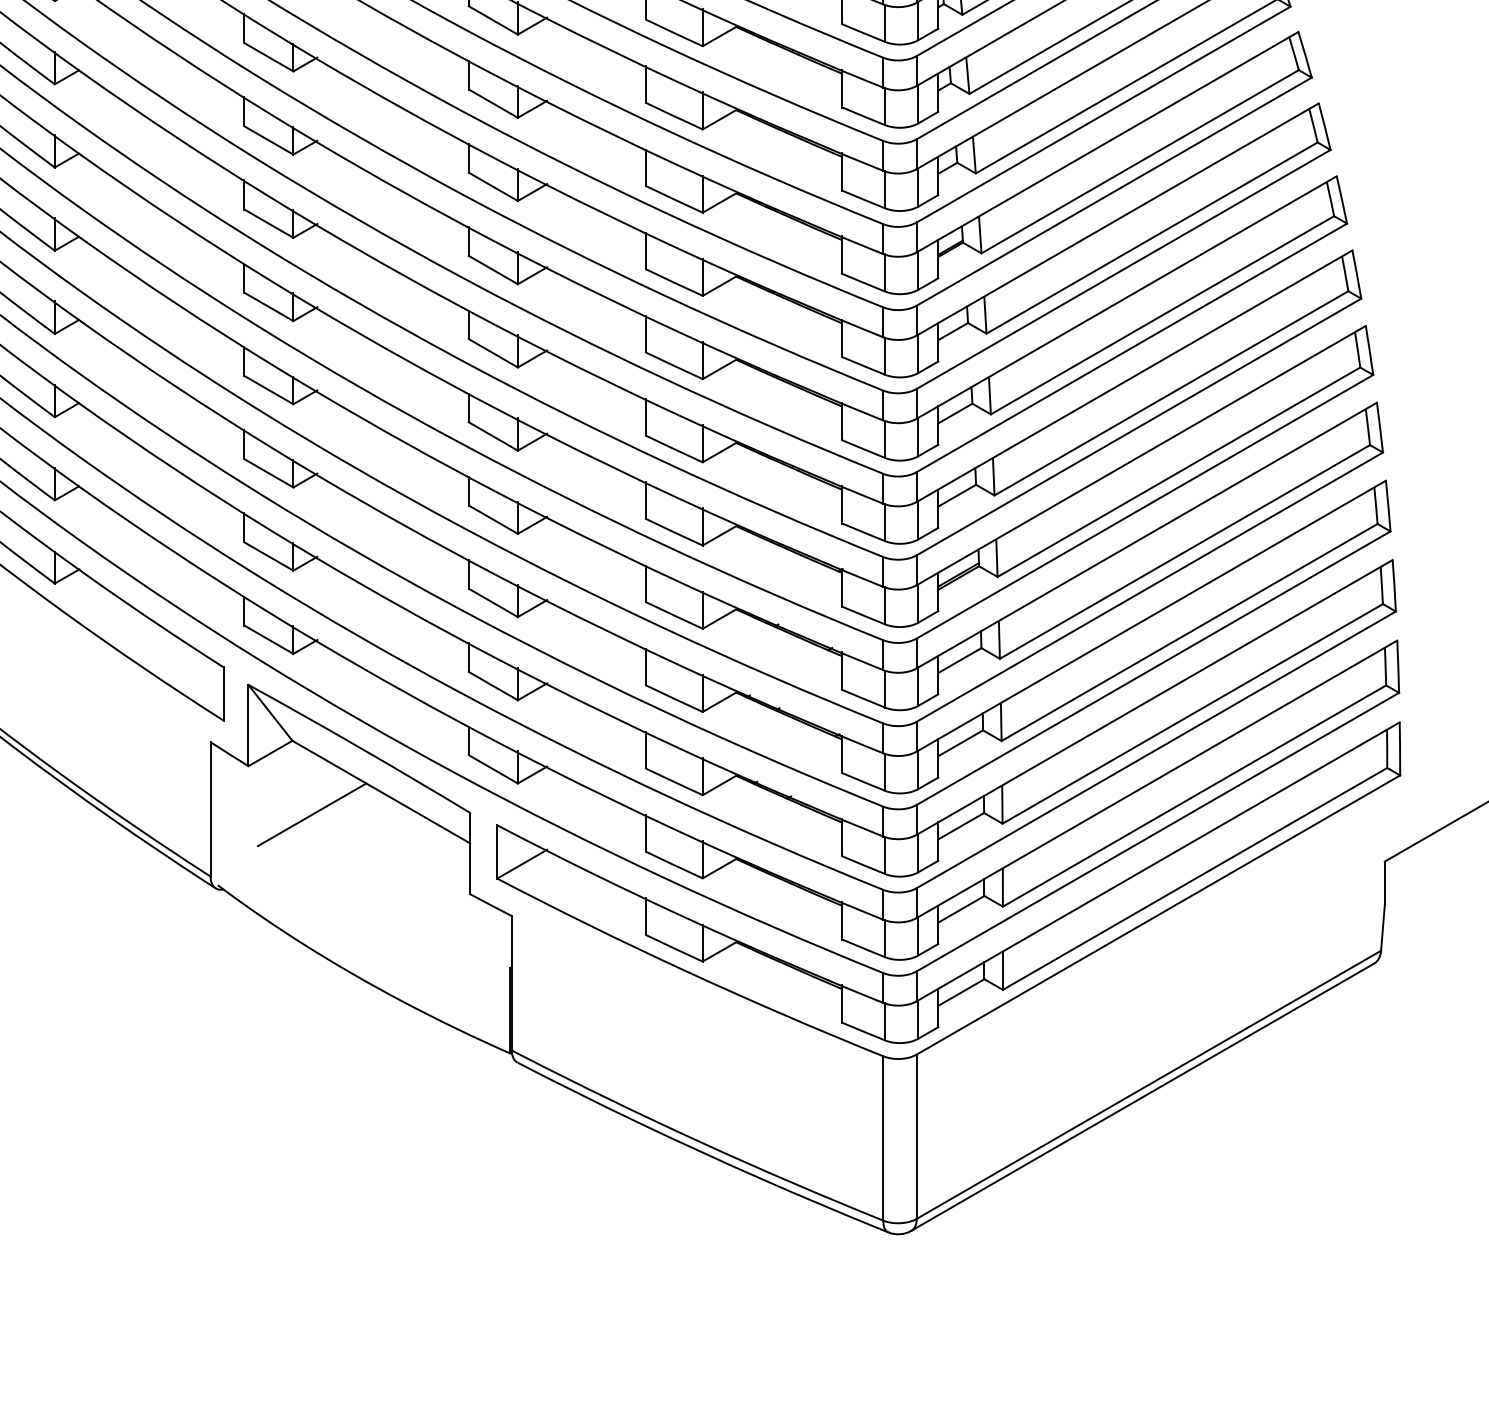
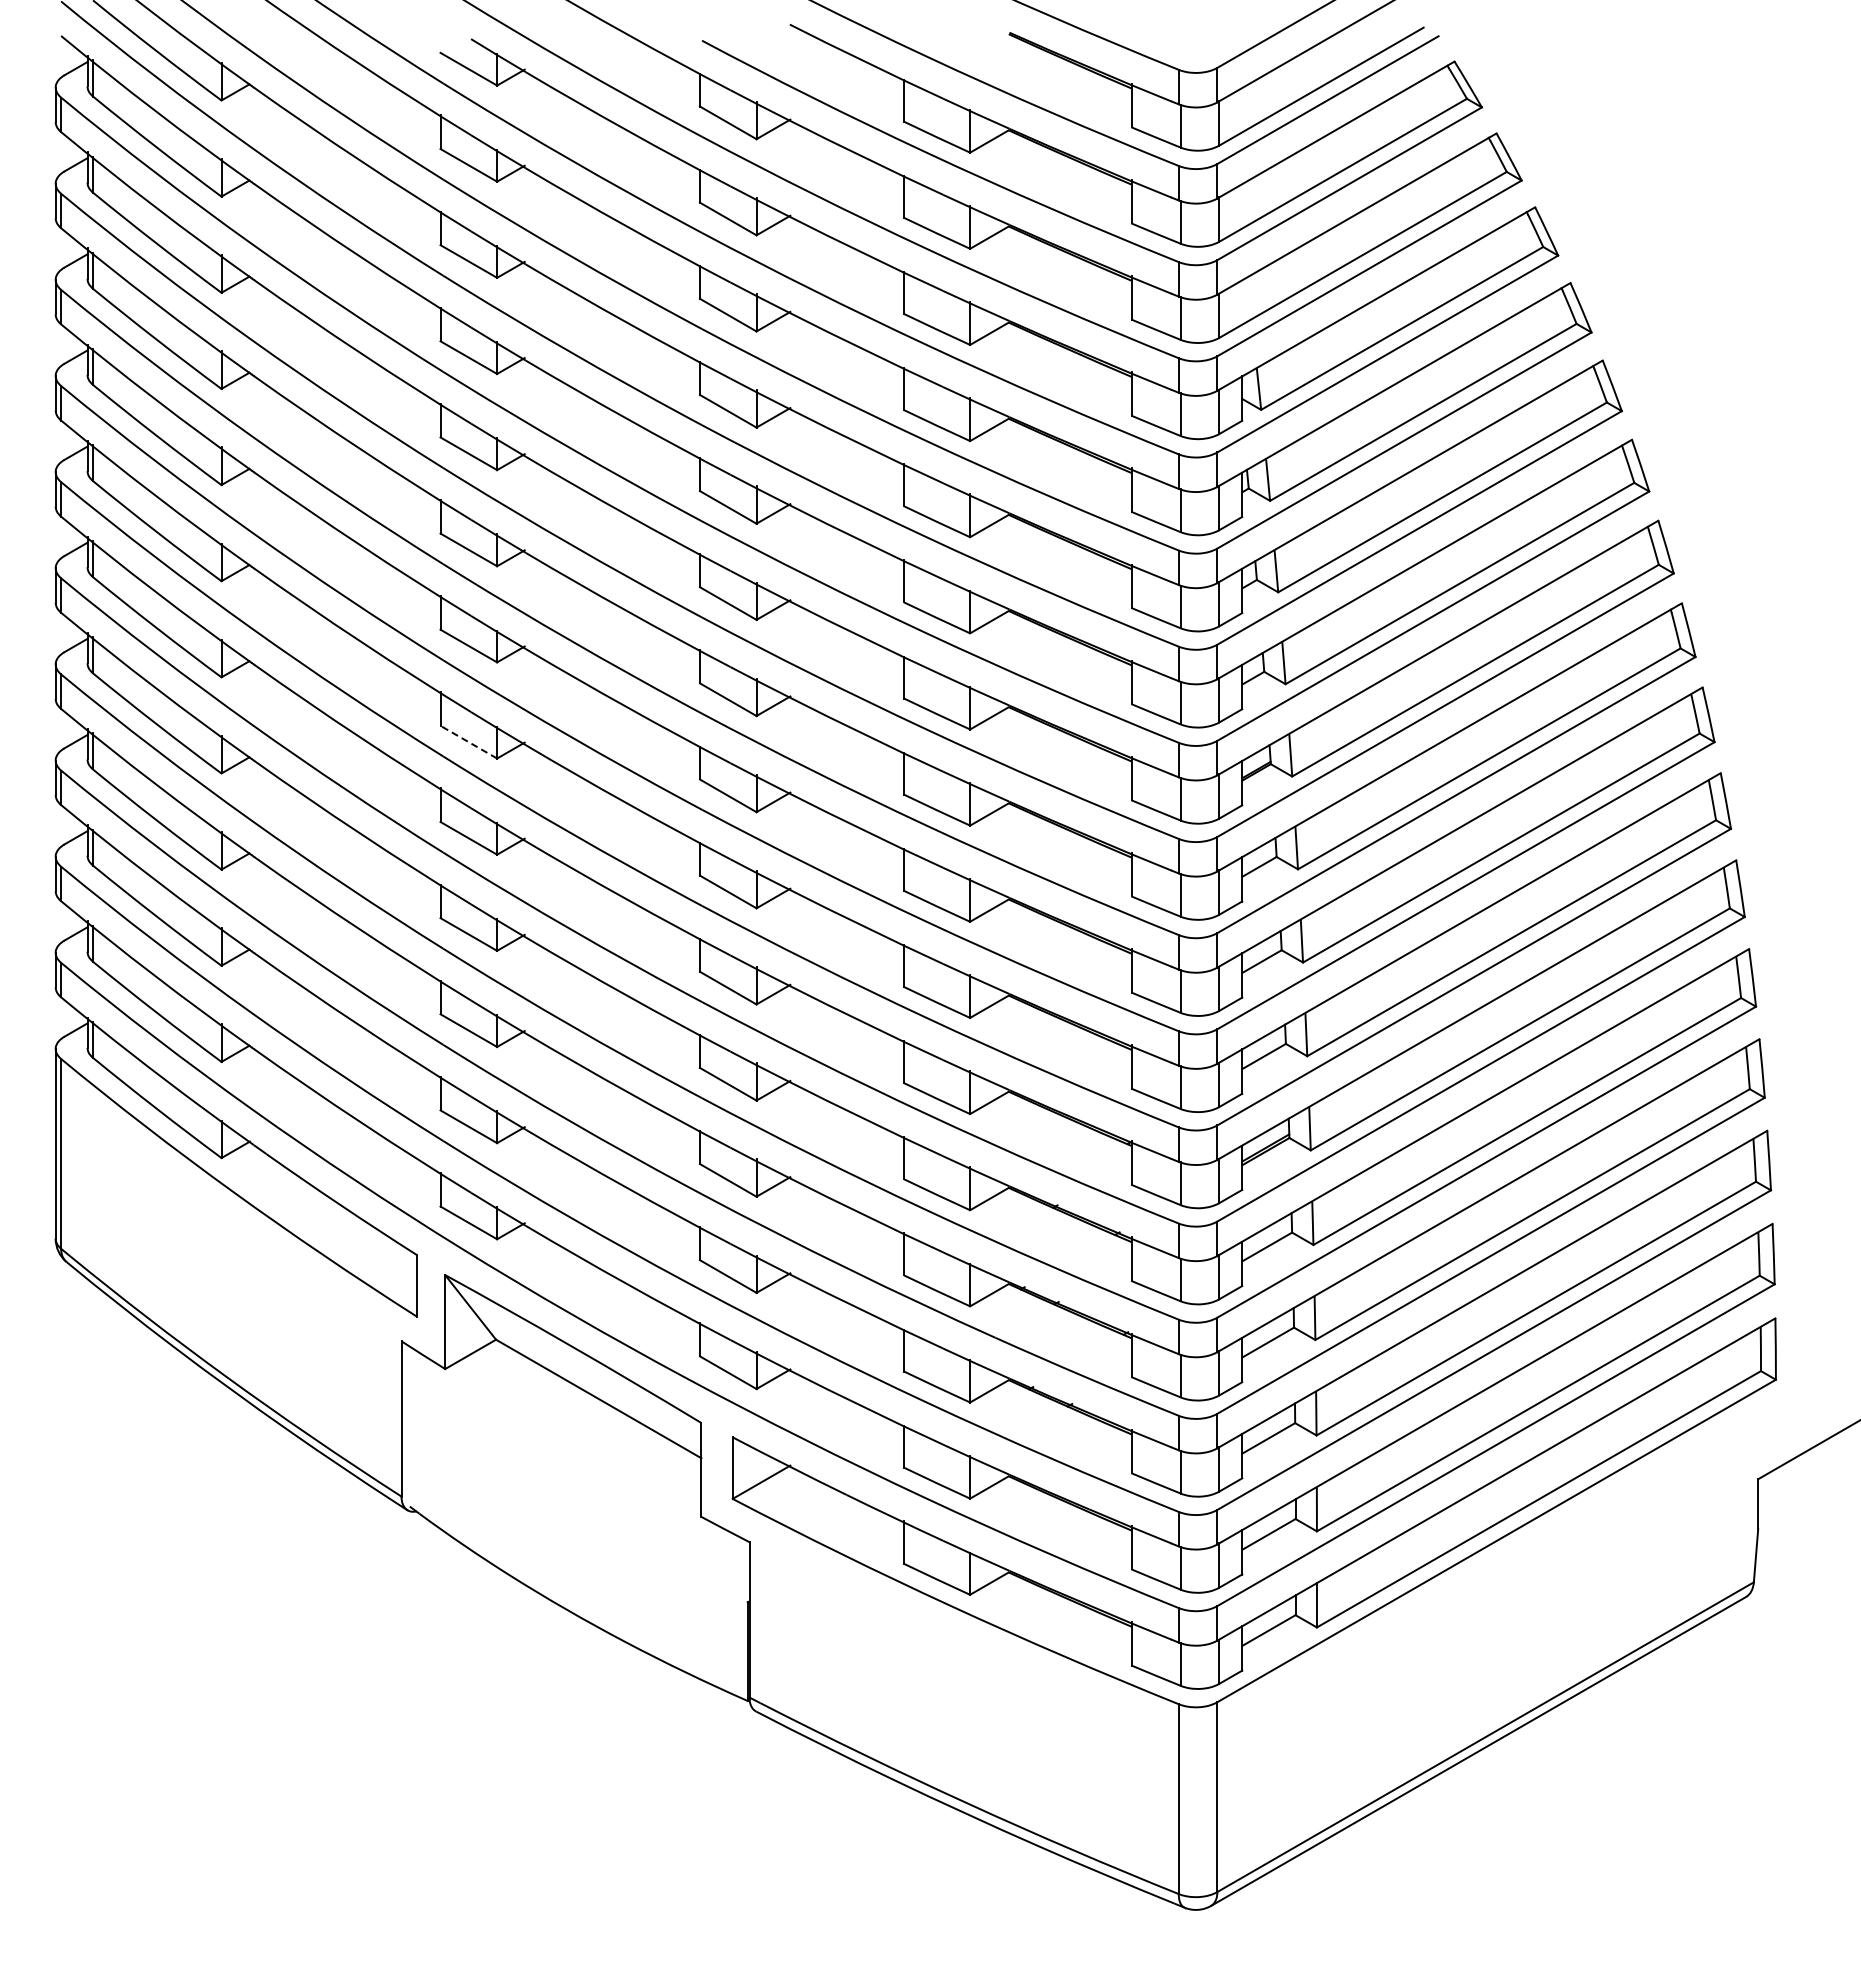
line: (268, 223) -> (468, 742), solid -> dashed
line: (311, 815) -> (518, 1425), removed

